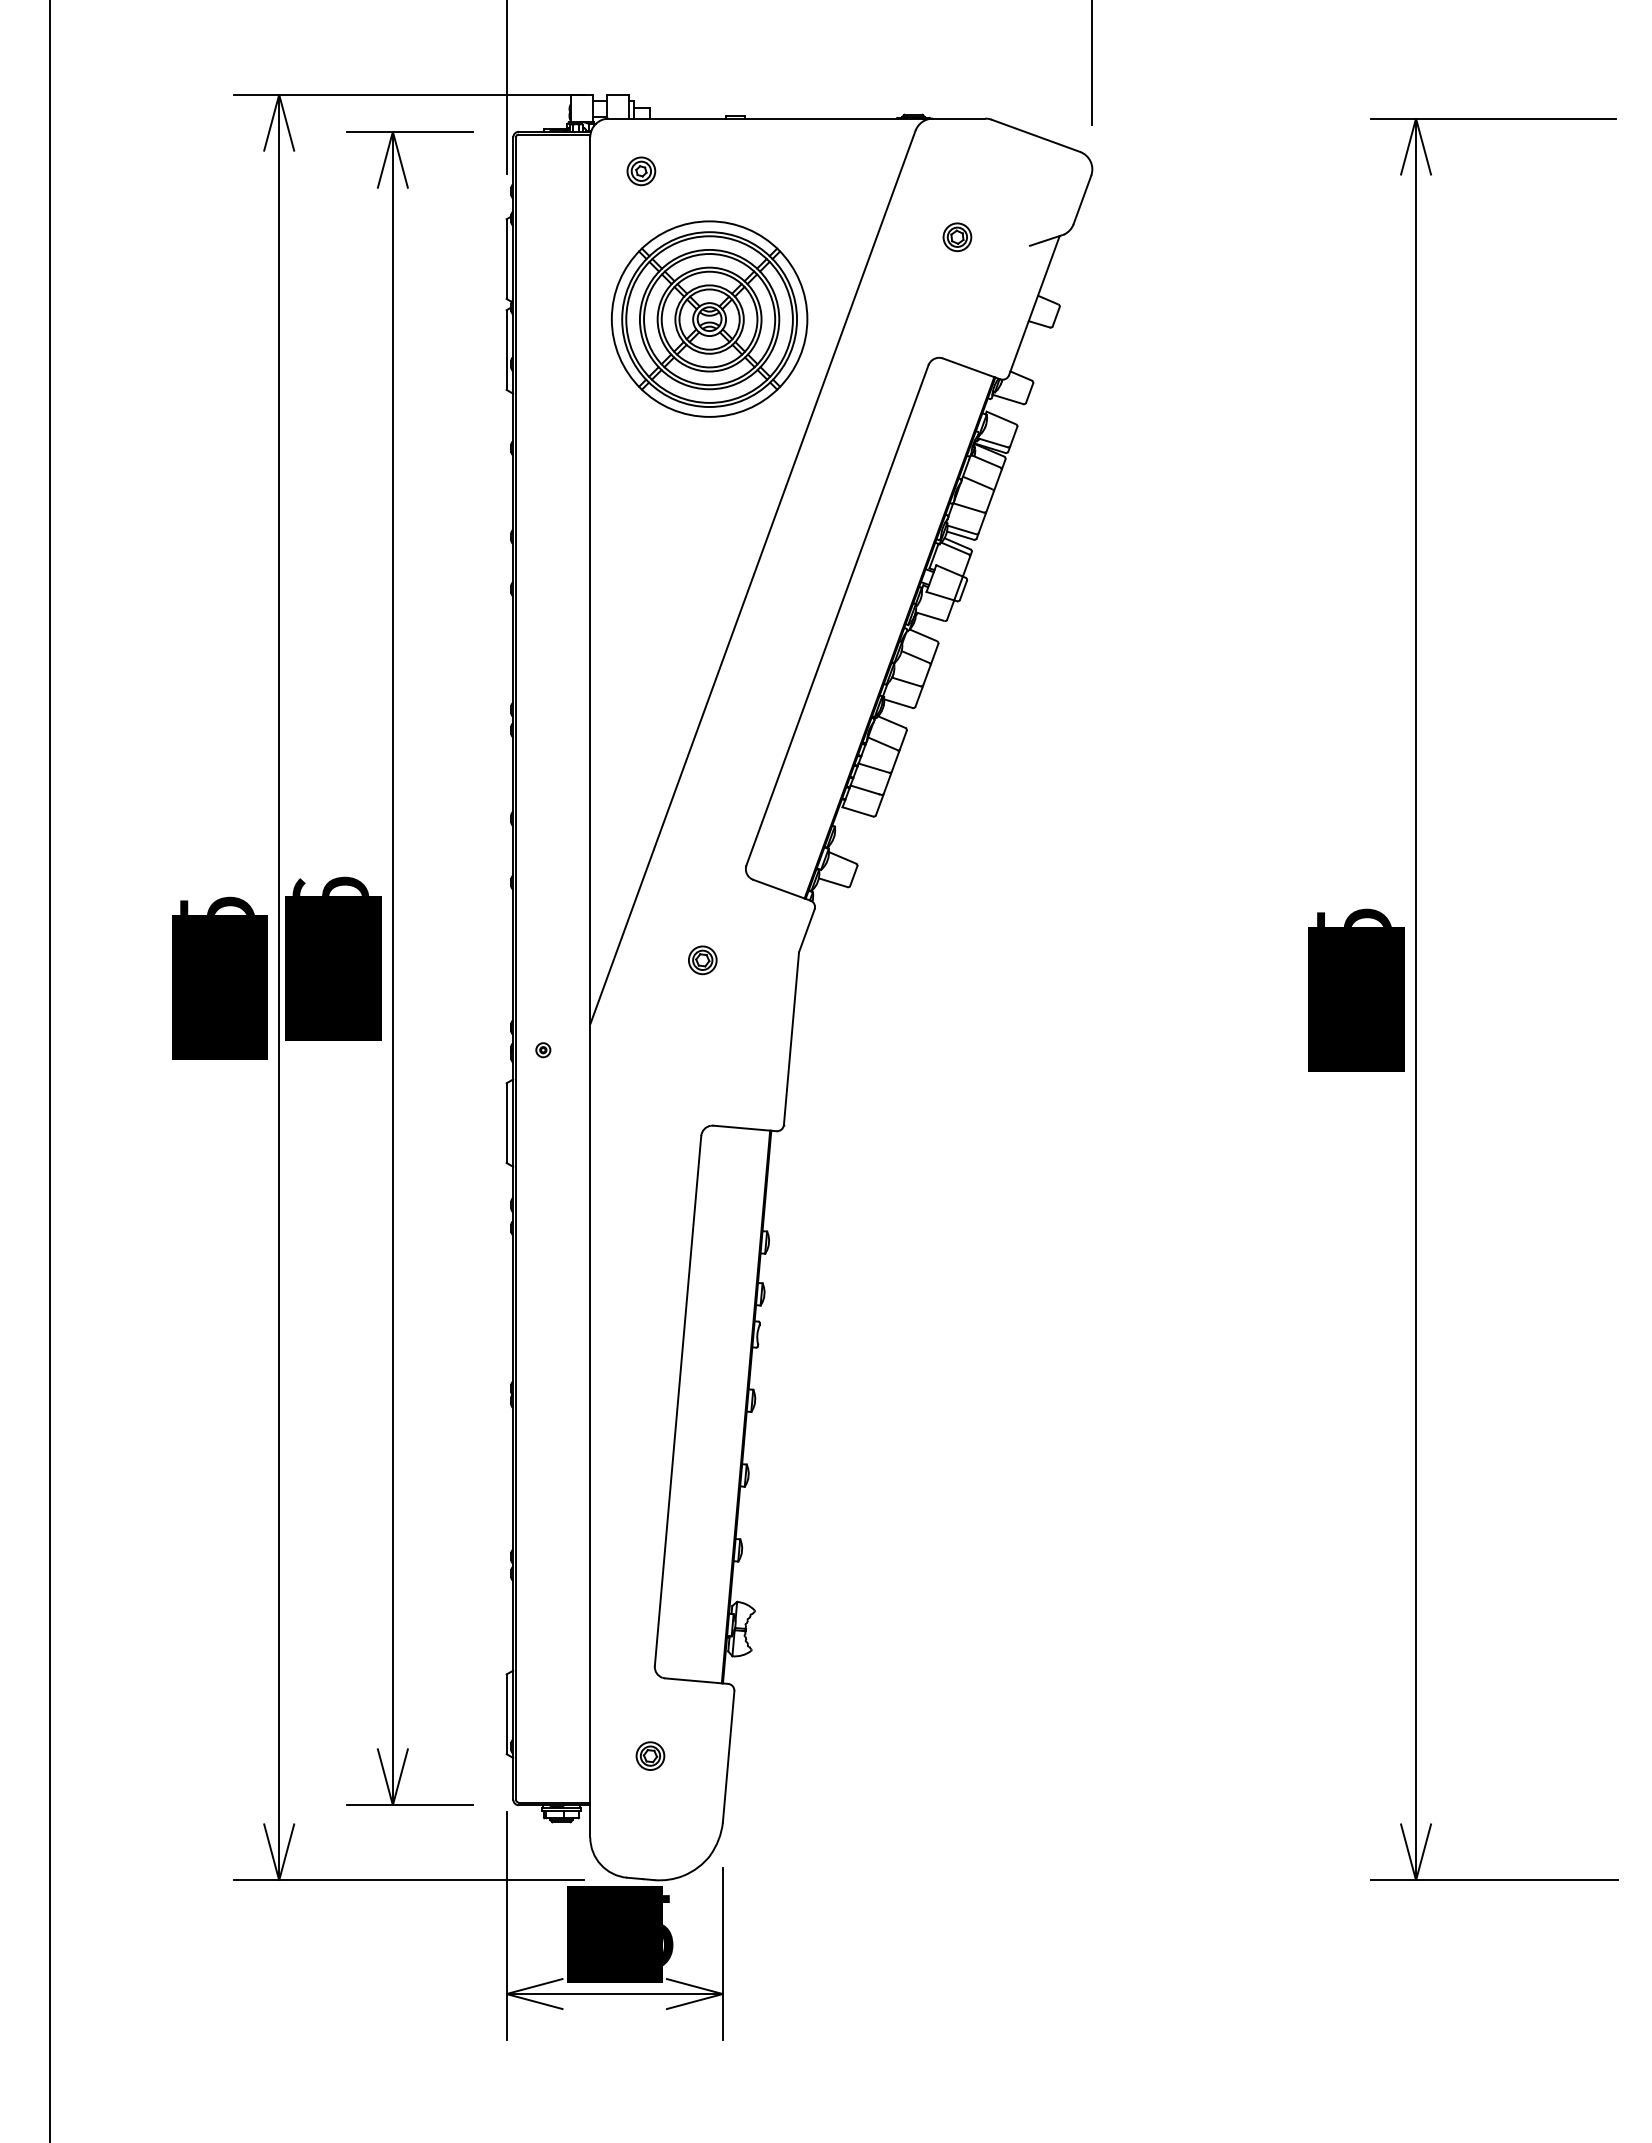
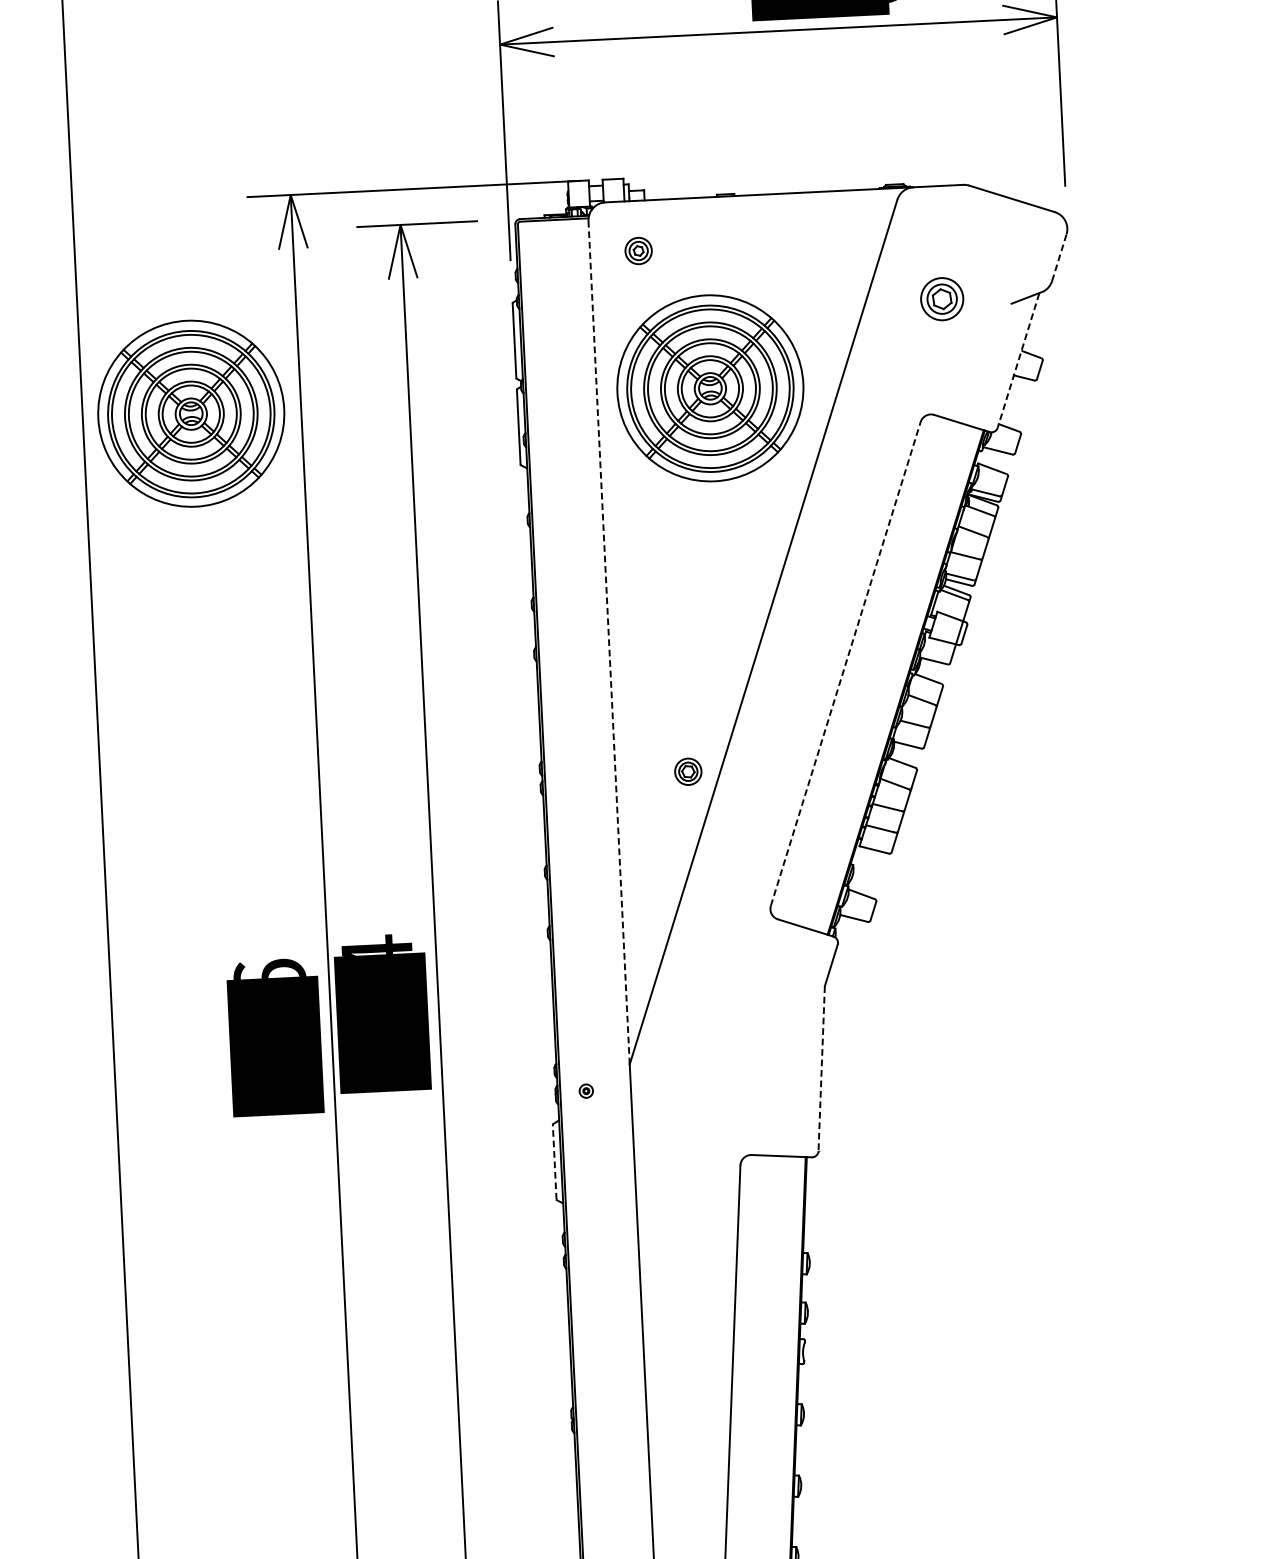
line: (1082, 199) -> (1059, 257), solid -> dashed
part: (957, 236) -> (942, 298), size x1.6
line: (1034, 305) -> (1018, 360), solid -> dashed
part: (163, 318) -> (191, 413), added
line: (590, 580) -> (609, 642), solid -> dashed
line: (837, 614) -> (845, 663), solid -> dashed
text: (330, 885) -> (376, 944), 736 -> 514
text: (217, 904) -> (269, 967), 785 -> 746
part: (702, 960) -> (688, 771), moved
line: (791, 1038) -> (821, 1068), solid -> dashed
line: (506, 1122) -> (554, 1161), solid -> dashed

